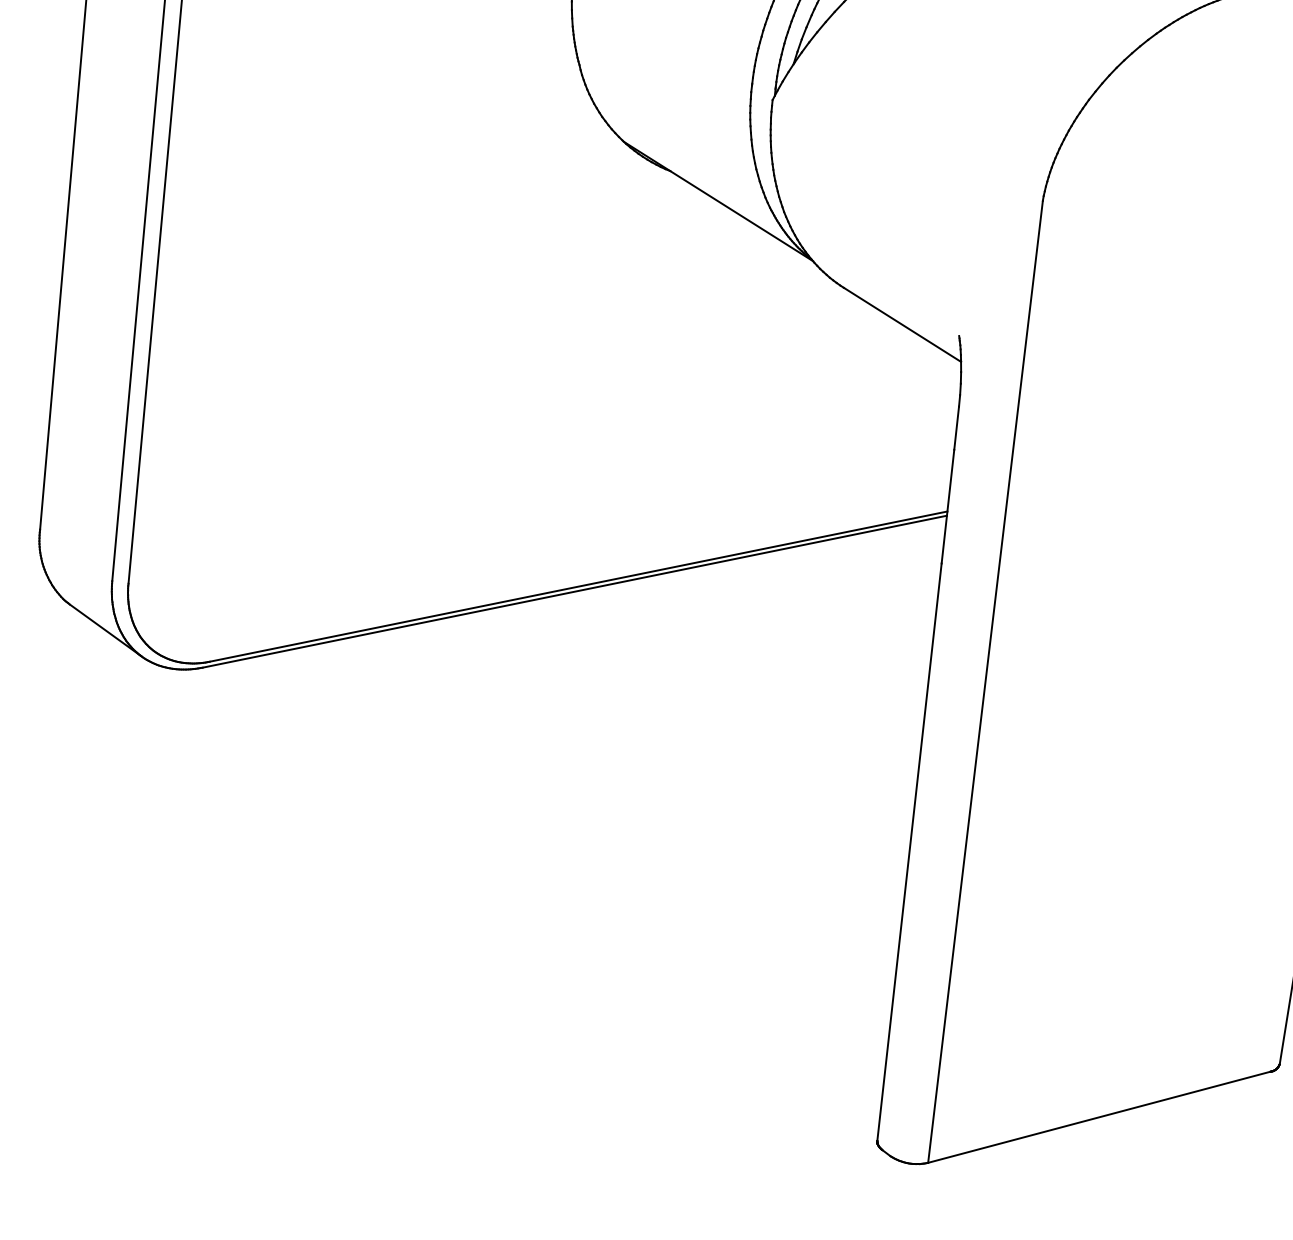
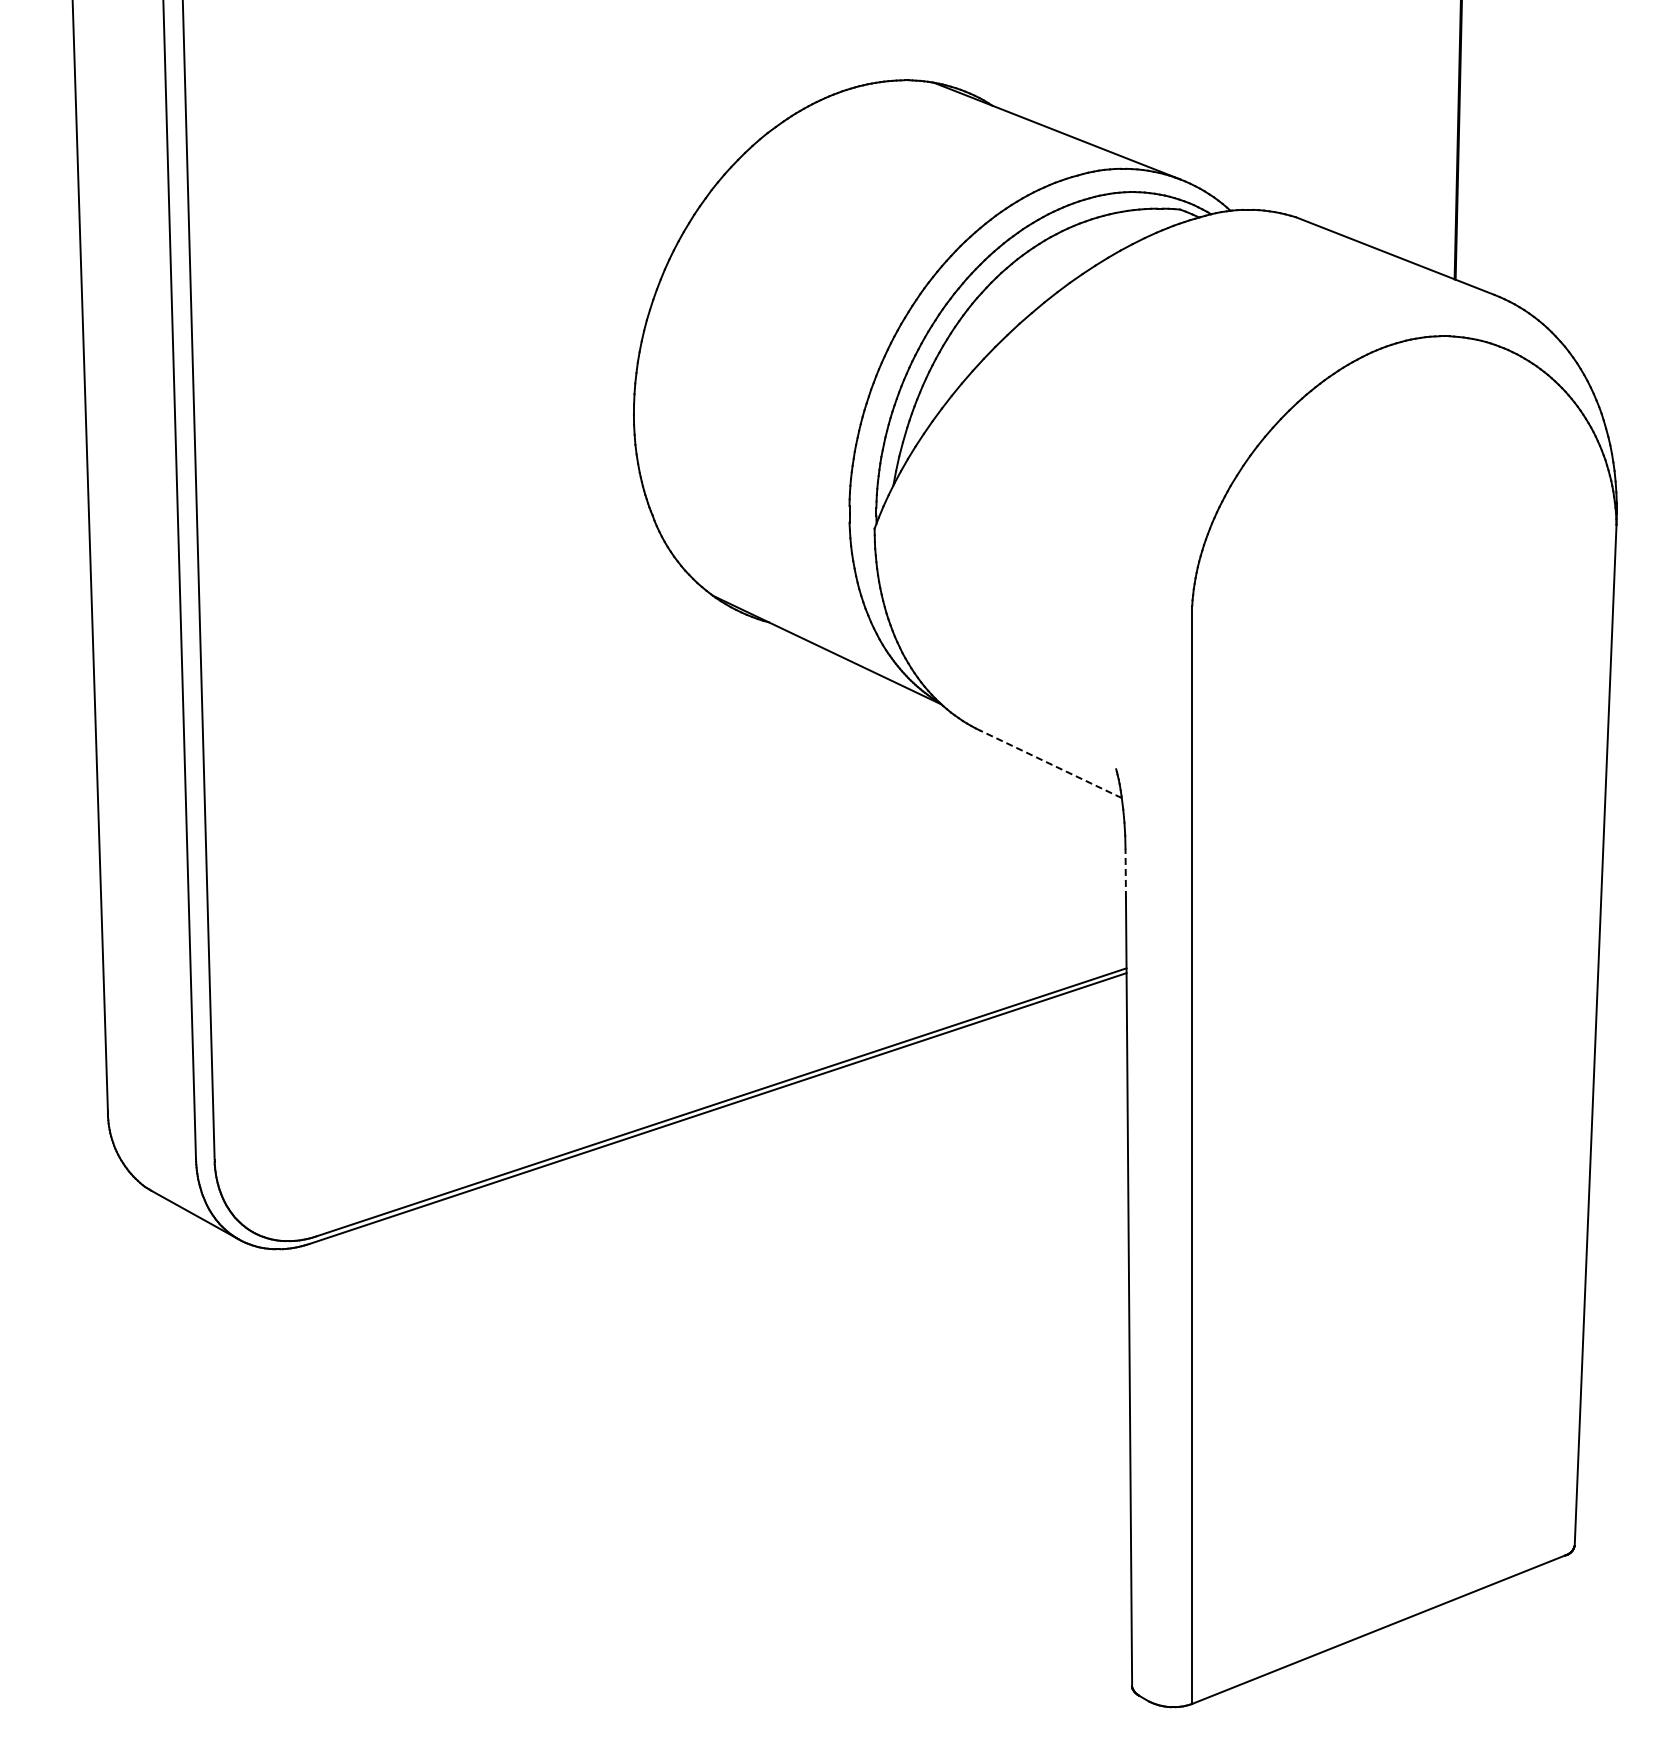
line: (902, 325) -> (1050, 764), solid -> dashed
line: (956, 428) -> (1125, 873), solid -> dashed

